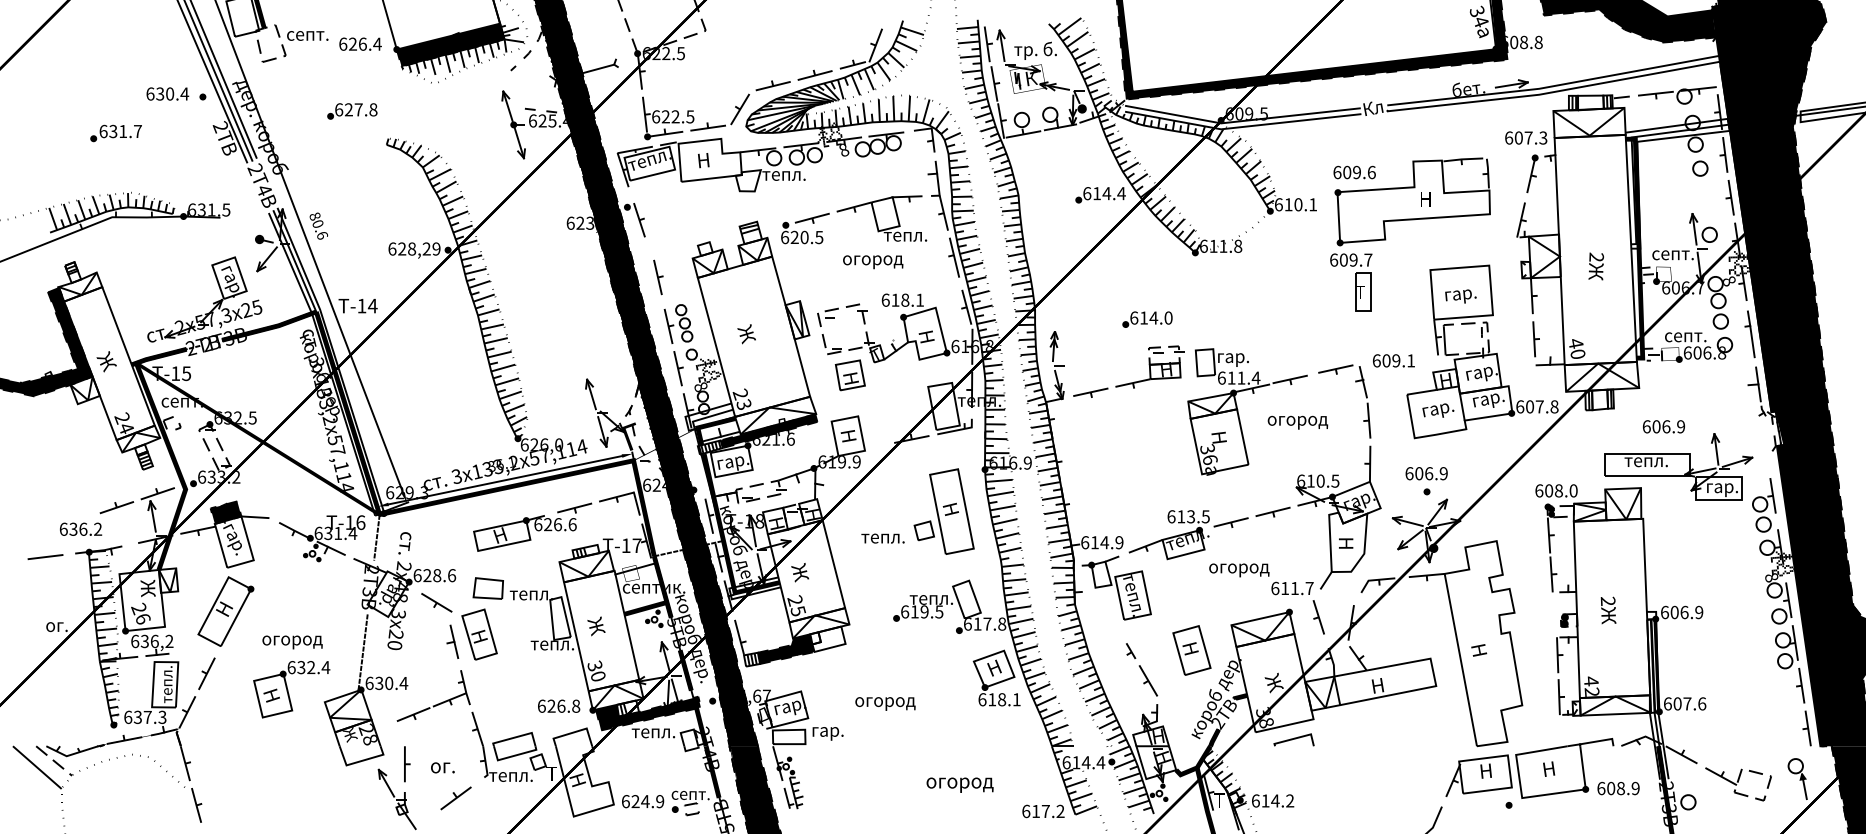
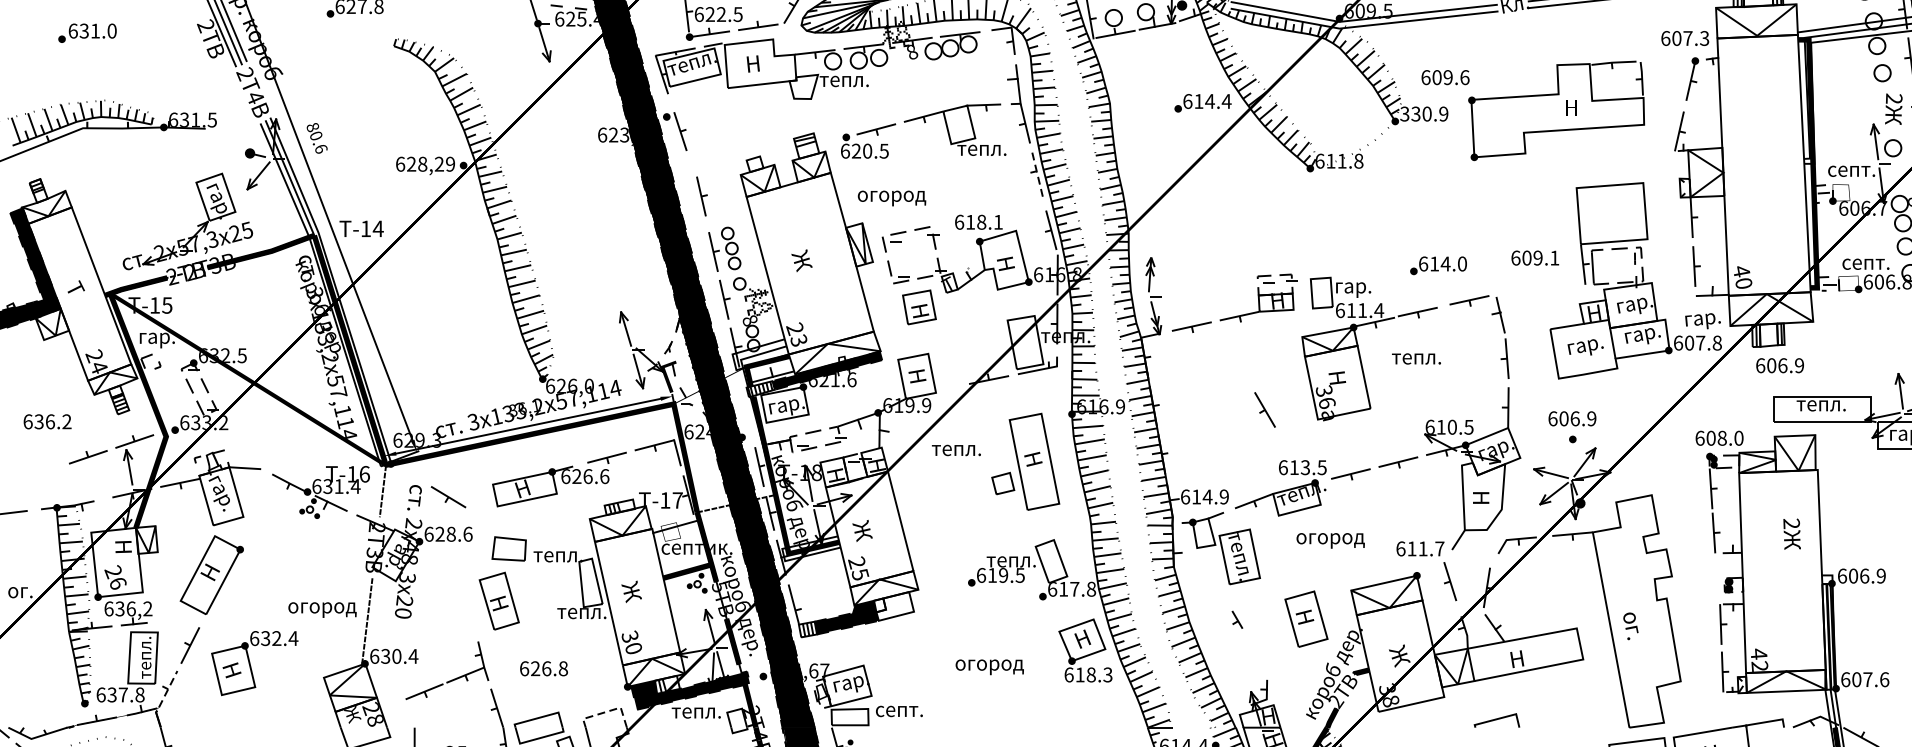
text: (137, 131) -> (111, 31), 631.7 -> 631.0
text: (1354, 172) -> (1445, 77), moved
text: (1295, 204) -> (1423, 113), 610.1 -> 330.9
line: (954, 257) -> (1037, 173), solid -> dashed
text: (873, 262) -> (892, 198), moved
text: (1595, 266) -> (1892, 109), moved
part: (1351, 282) -> (1487, 202), removed
text: (1460, 296) -> (1702, 321), moved
part: (1147, 319) -> (1438, 265), moved
text: (1393, 360) -> (1534, 257), moved
text: (106, 361) -> (76, 291), Ж -> Т
text: (181, 404) -> (161, 340), септ. -> гар.
text: (1297, 422) -> (1426, 360), огород -> тепл.
text: (1663, 426) -> (1779, 365), moved
fill: (225, 512) -> (211, 462), removed
text: (81, 528) -> (48, 420), moved
text: (882, 538) -> (955, 450), moved
text: (1239, 570) -> (1330, 540), moved
text: (147, 588) -> (123, 548), Ж -> Н
part: (436, 602) -> (448, 496), moved
text: (1608, 610) -> (1792, 534), moved
part: (452, 641) -> (468, 608), removed
text: (292, 642) -> (322, 610), moved
text: (1479, 656) -> (1632, 625), Н -> ог.
part: (1148, 680) -> (1265, 409), moved
part: (291, 689) -> (254, 663), moved
text: (1016, 699) -> (1107, 674), 618.1 -> 618.3
text: (885, 703) -> (989, 666), moved
text: (559, 705) -> (544, 667), moved
line: (187, 712) -> (168, 689), solid -> dashed
text: (162, 716) -> (139, 693), 637.3 -> 637.8
line: (575, 731) -> (607, 710), solid -> dashed
text: (832, 733) -> (899, 713), гар. -> септ.
line: (1293, 739) -> (1496, 720), moved

